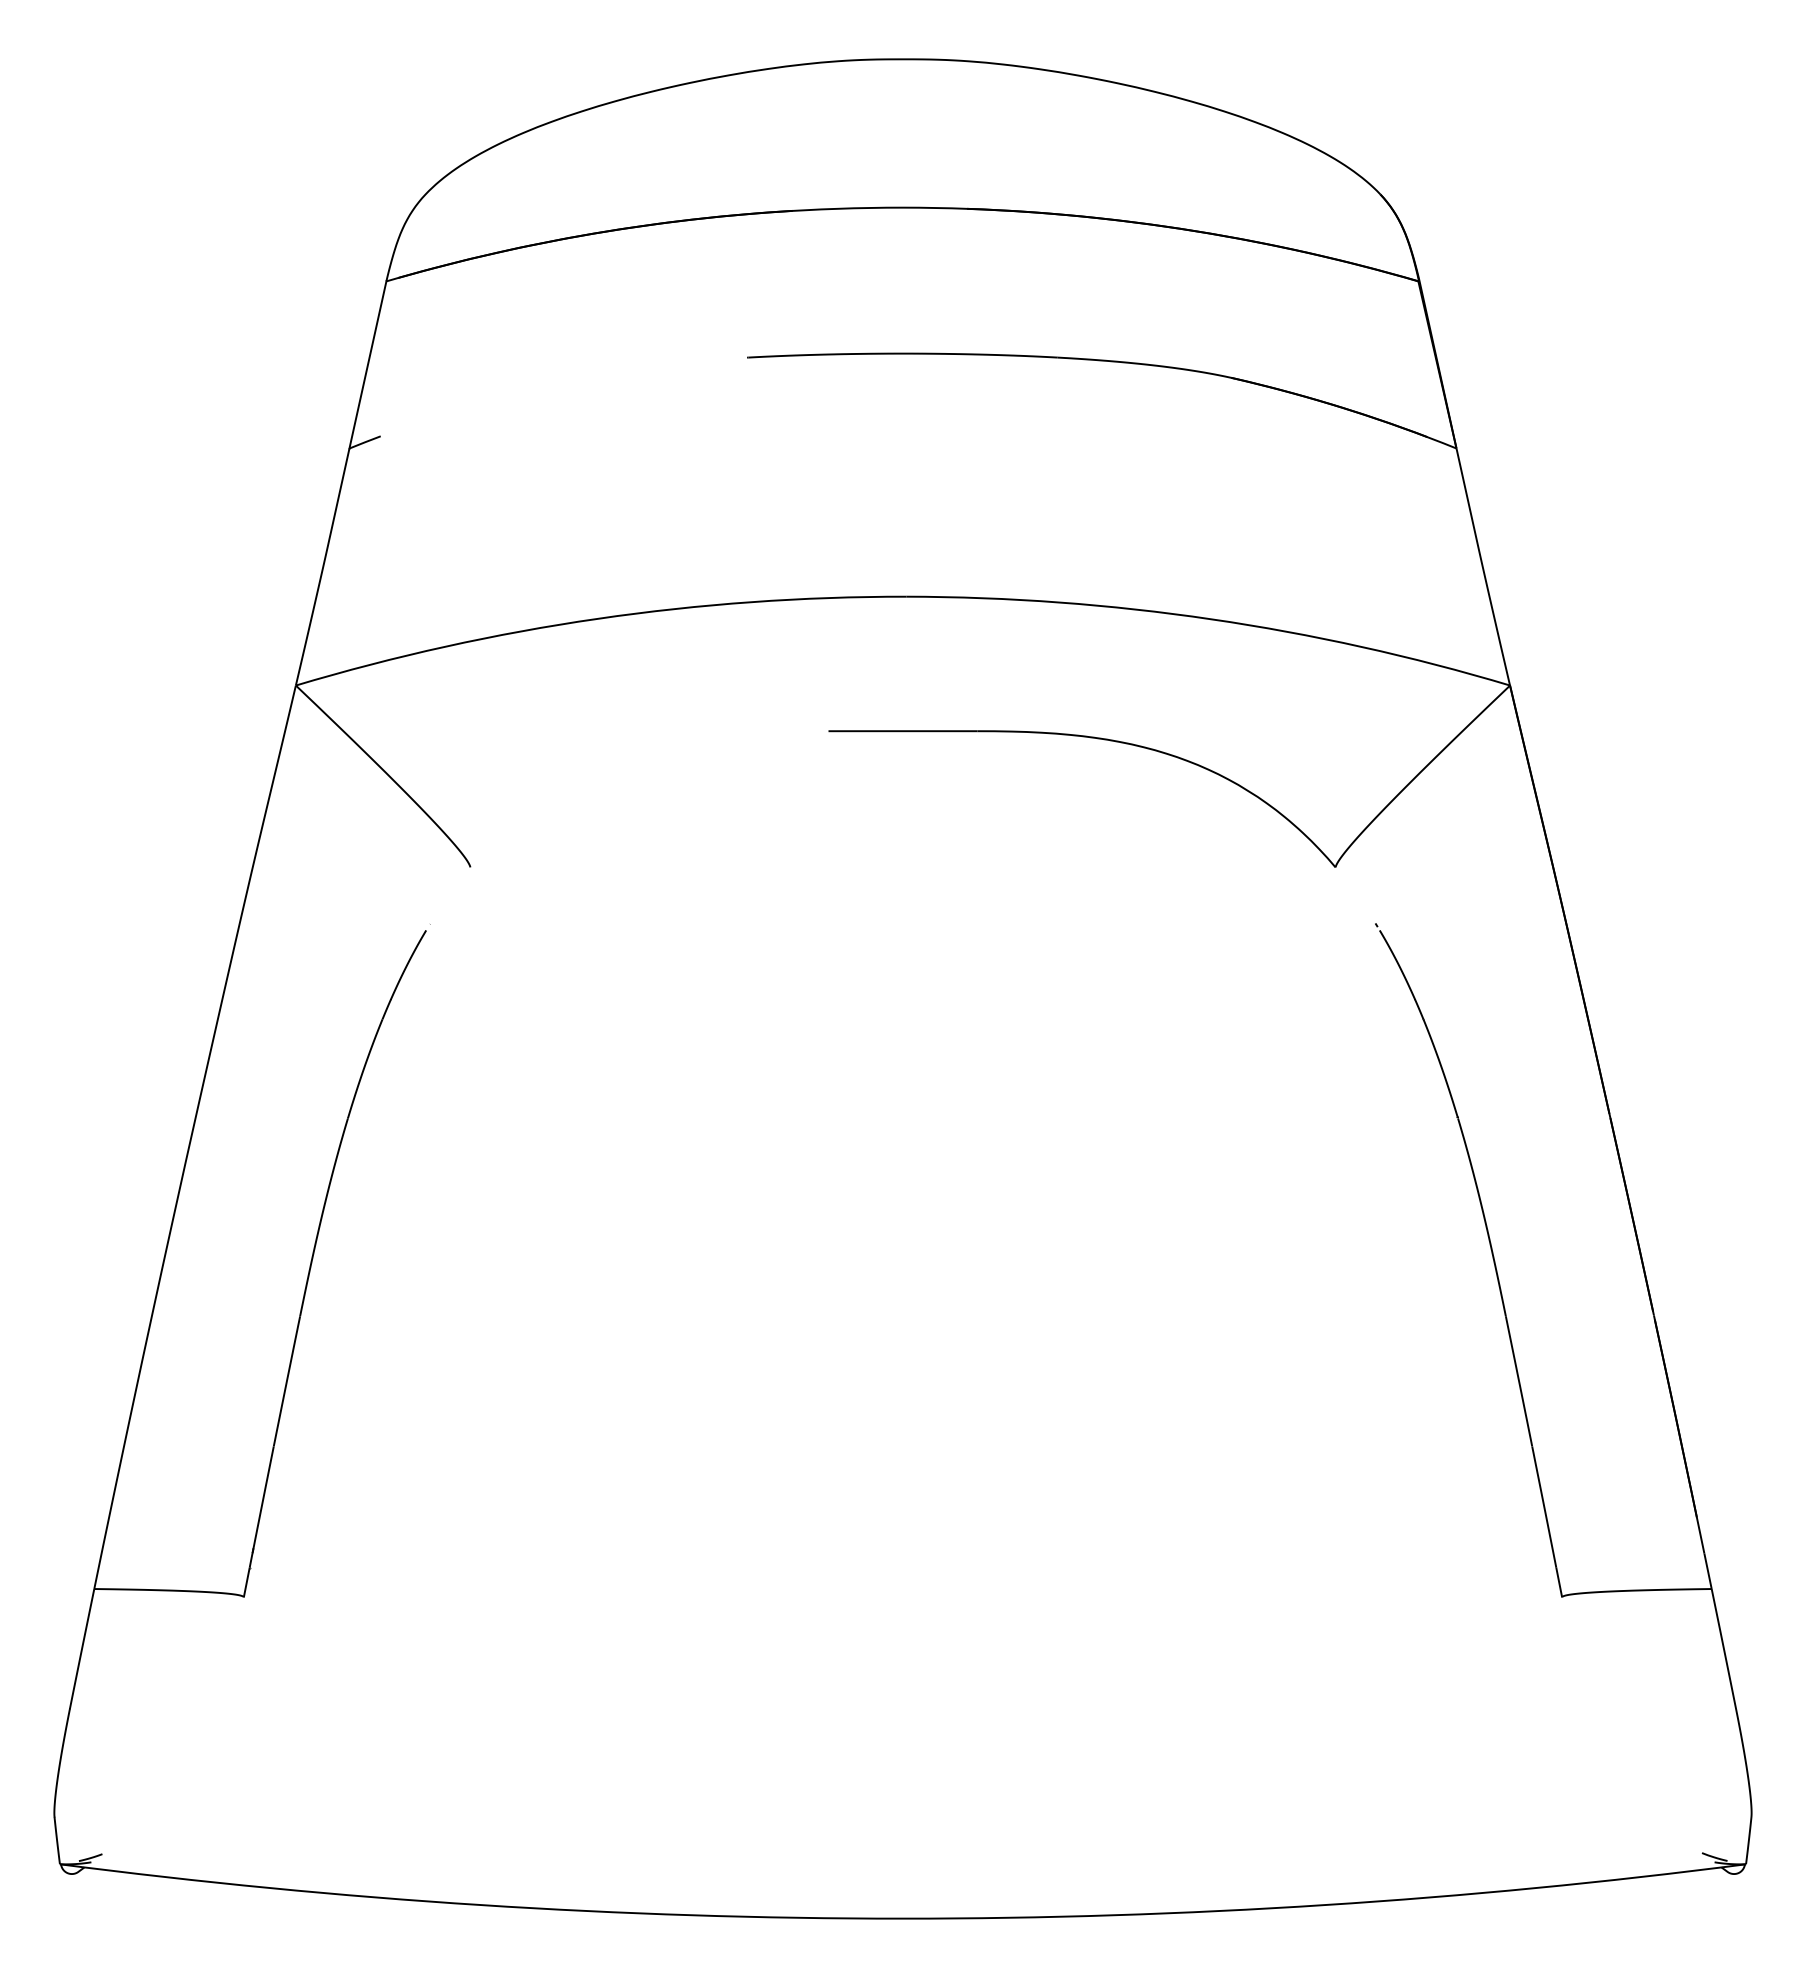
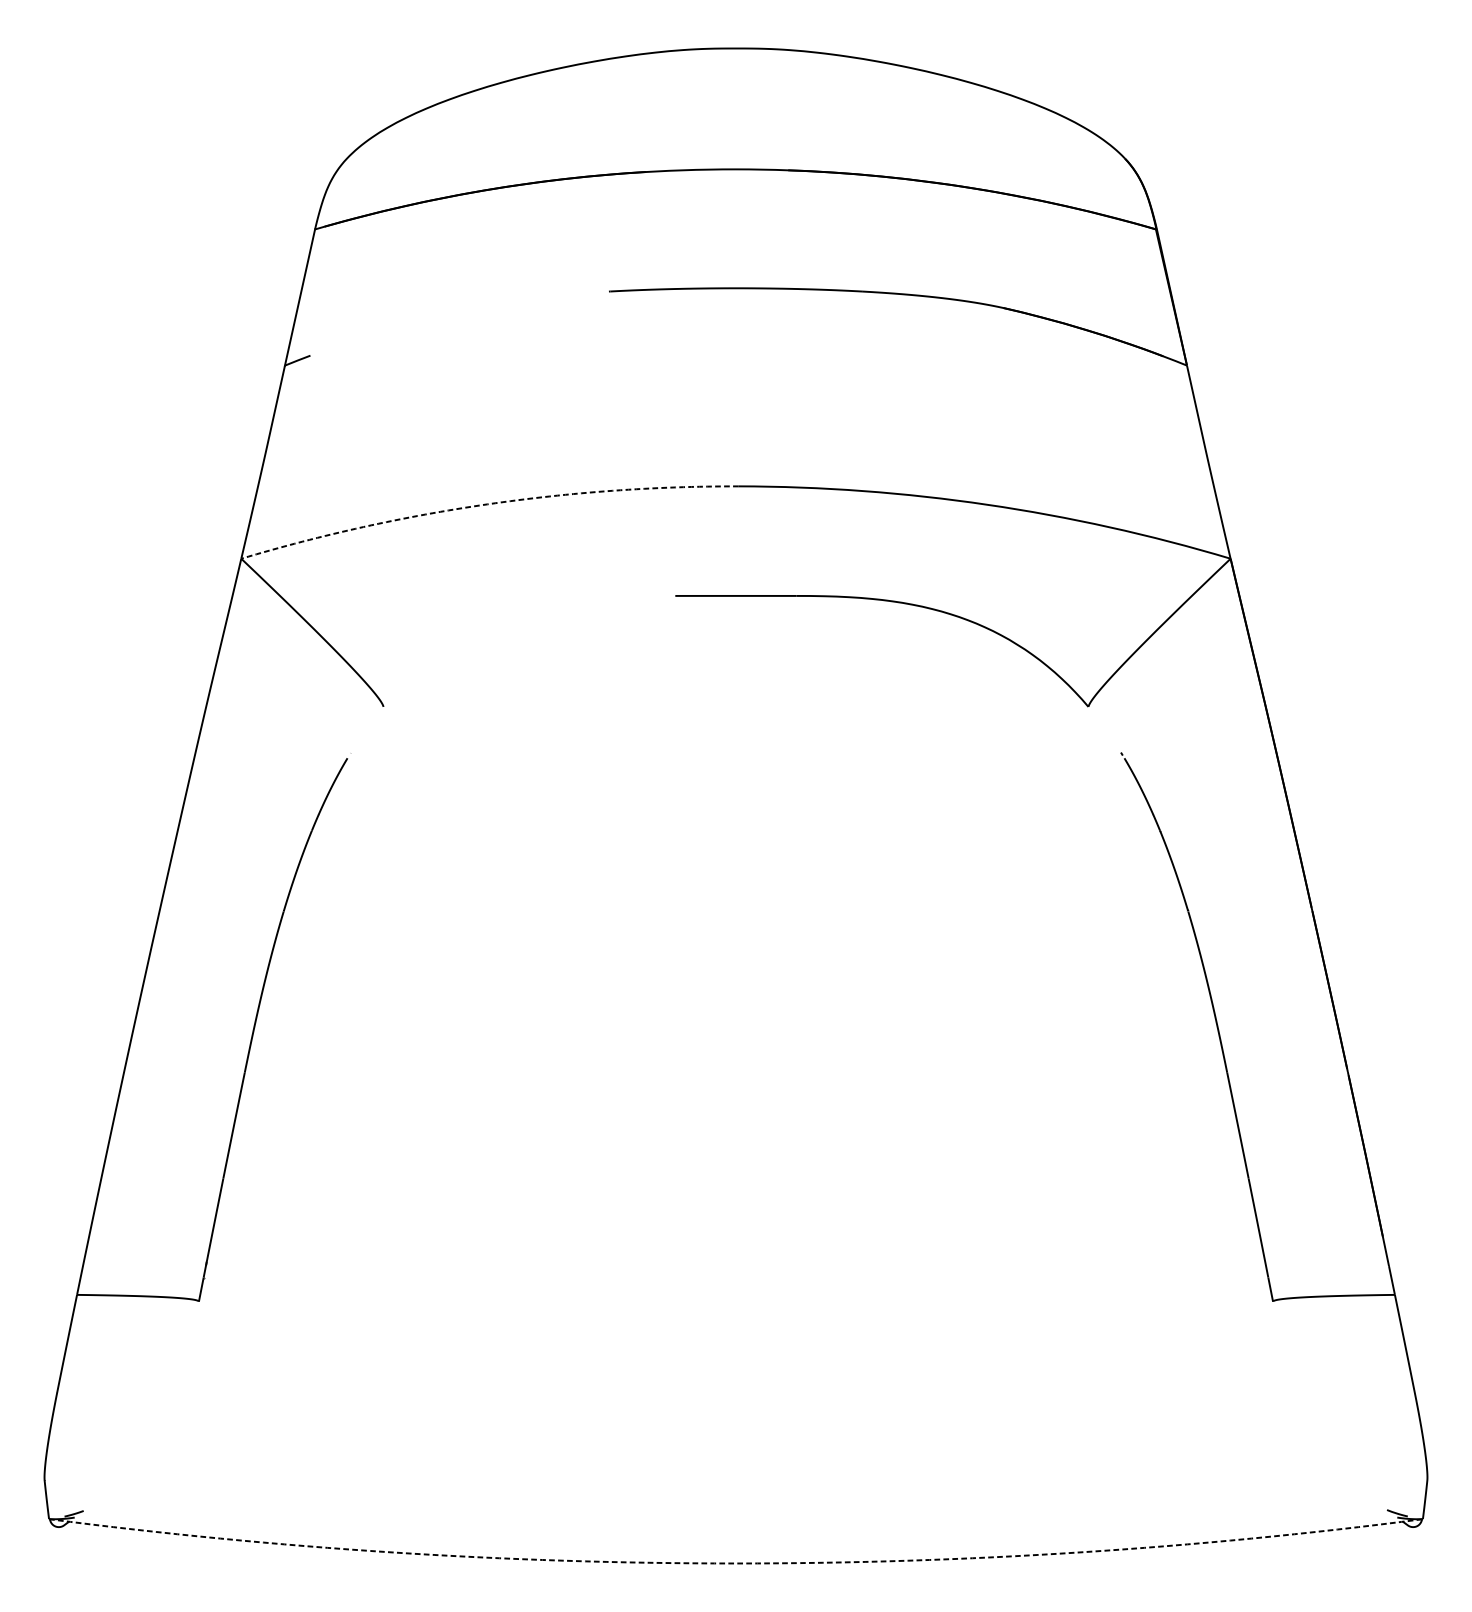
arc: (597, 618) -> (487, 504), solid -> dashed
arc: (902, 1918) -> (735, 1563), solid -> dashed

